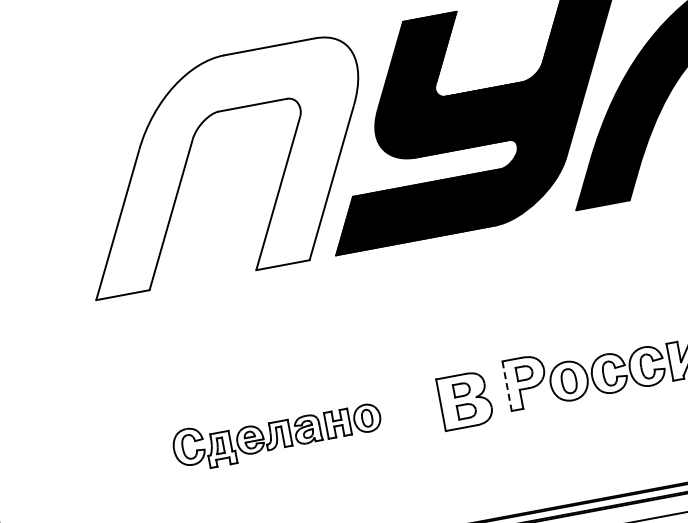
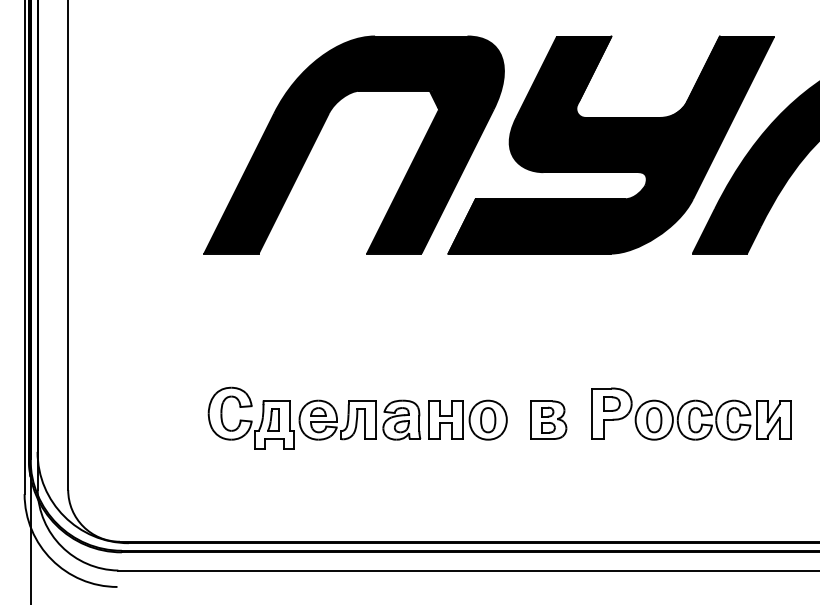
fill: (222, 165) -> (353, 144), added
line: (507, 386) -> (592, 414), dashed -> solid
part: (465, 399) -> (548, 419), size x0.71
part: (276, 433) -> (357, 417), size x1.43

